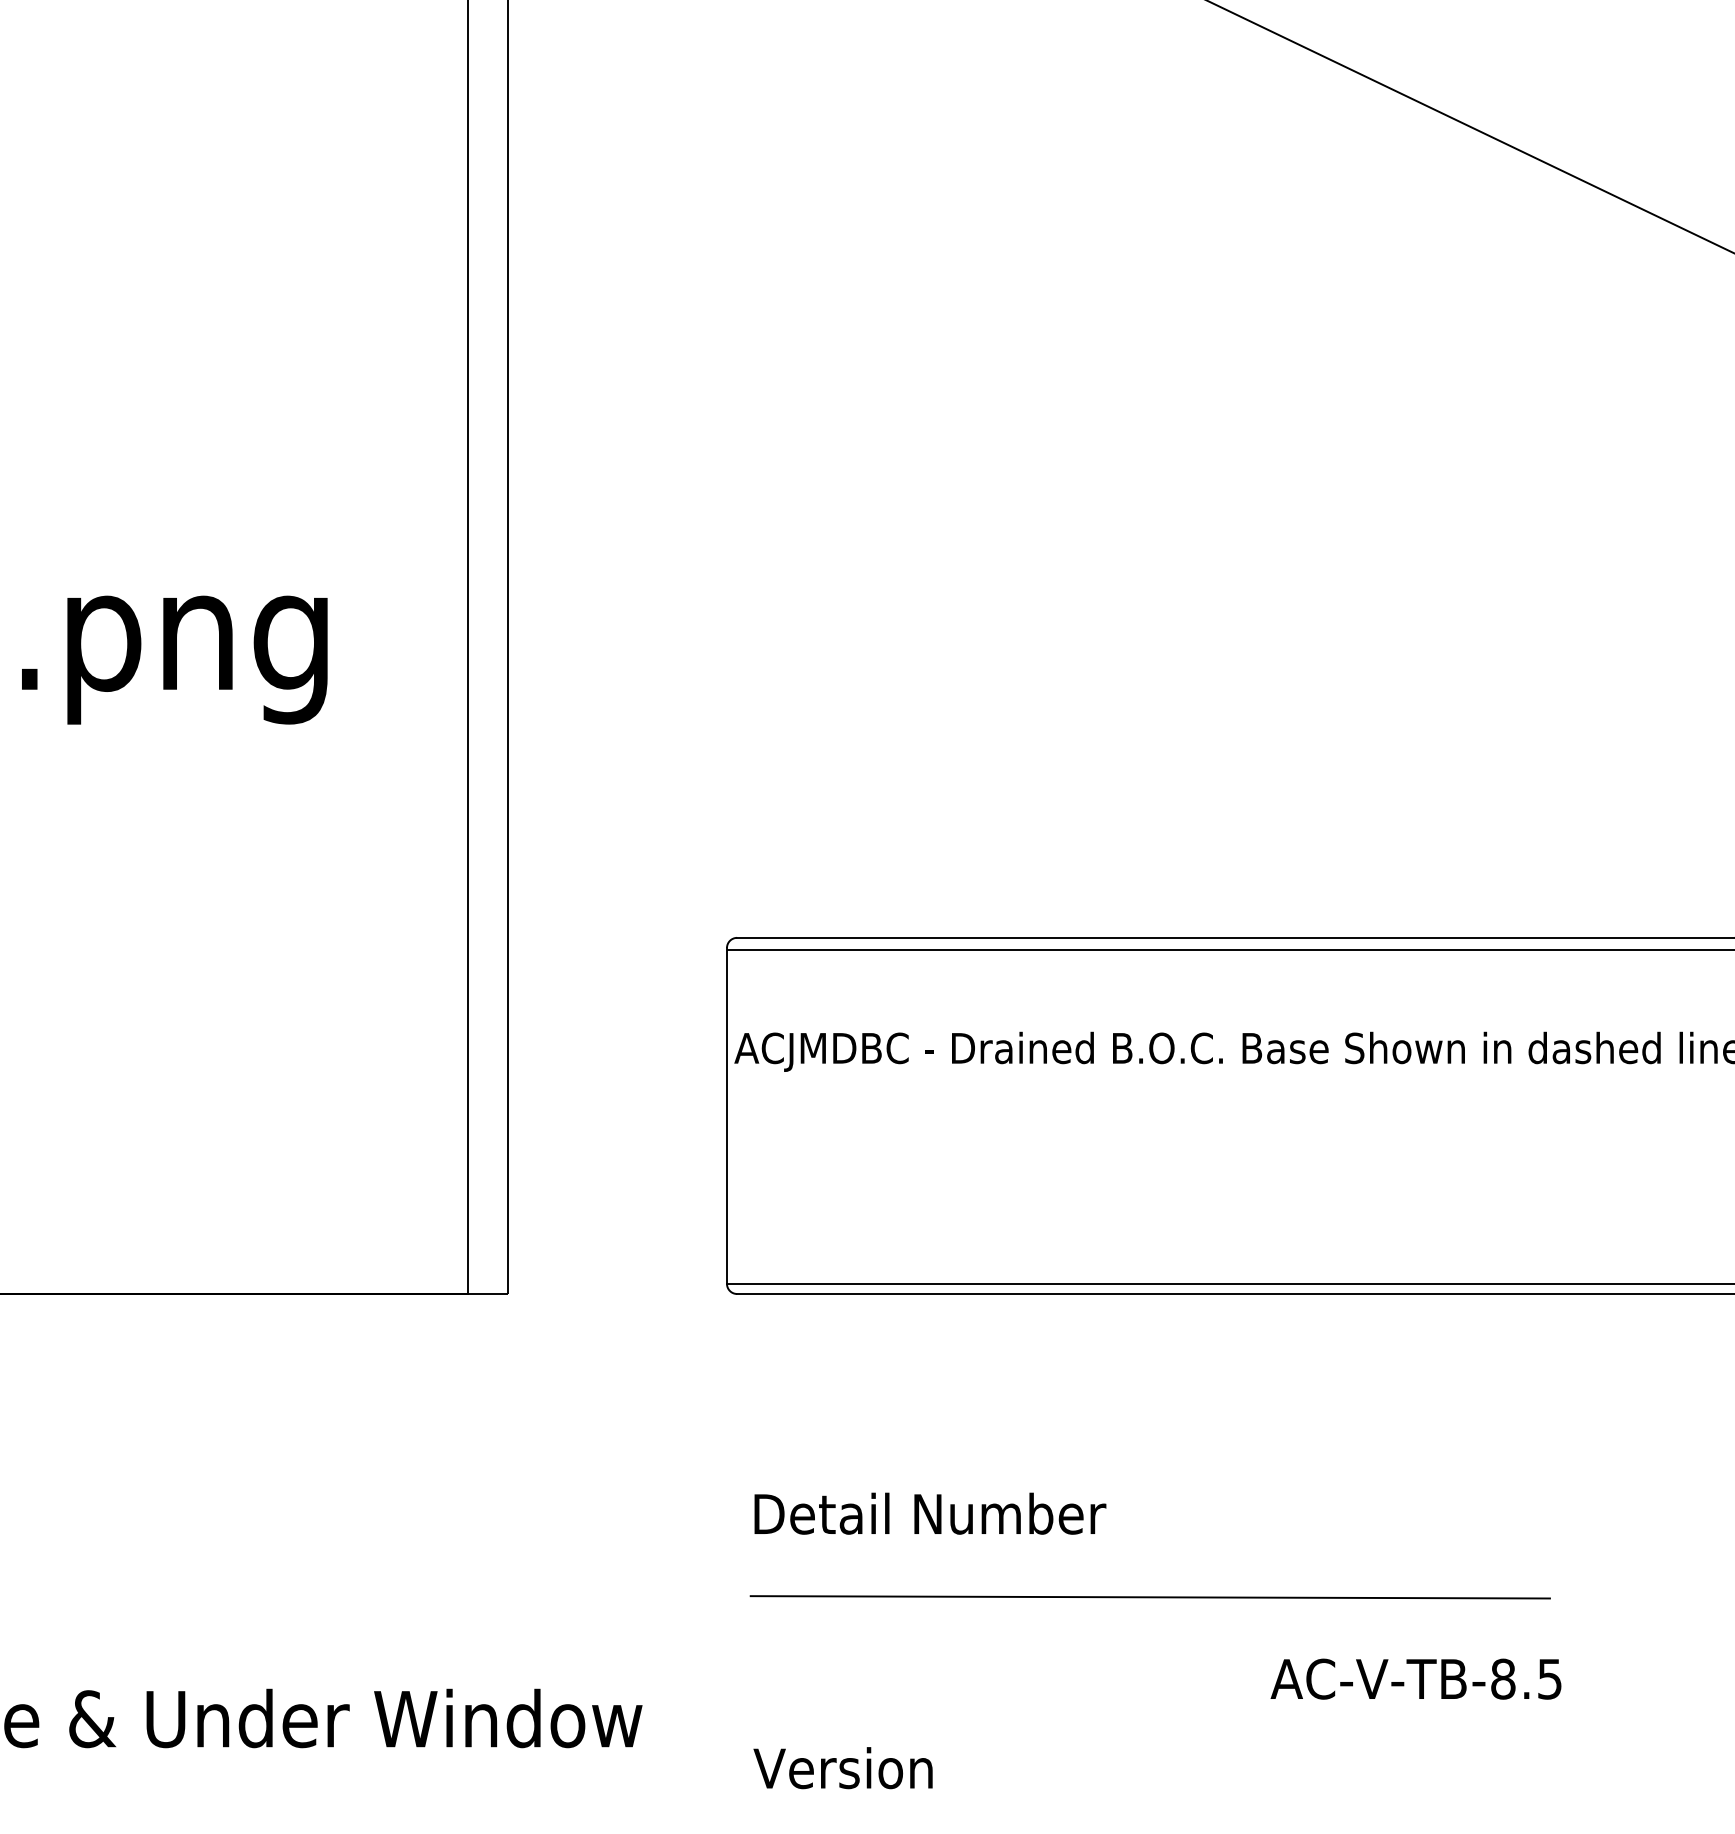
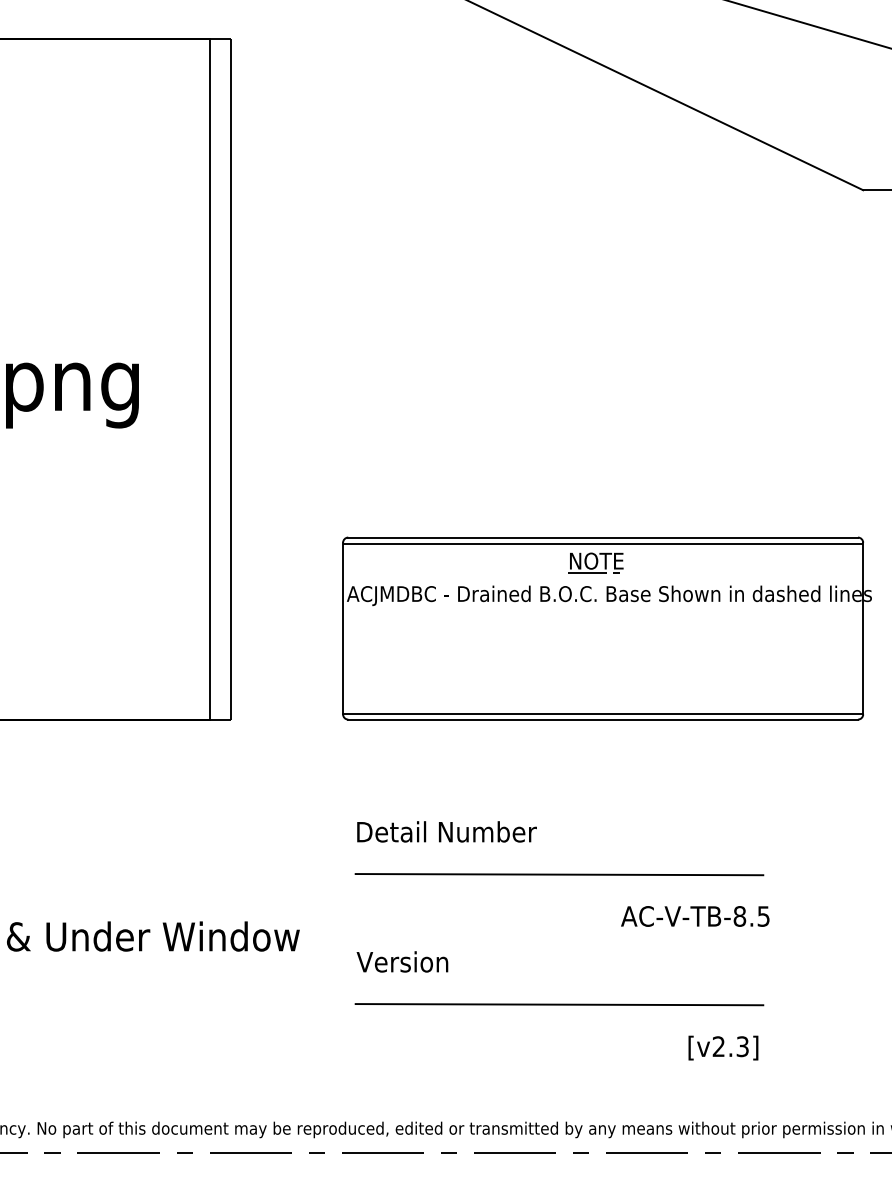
part: (1220, 986) -> (595, 562), added

